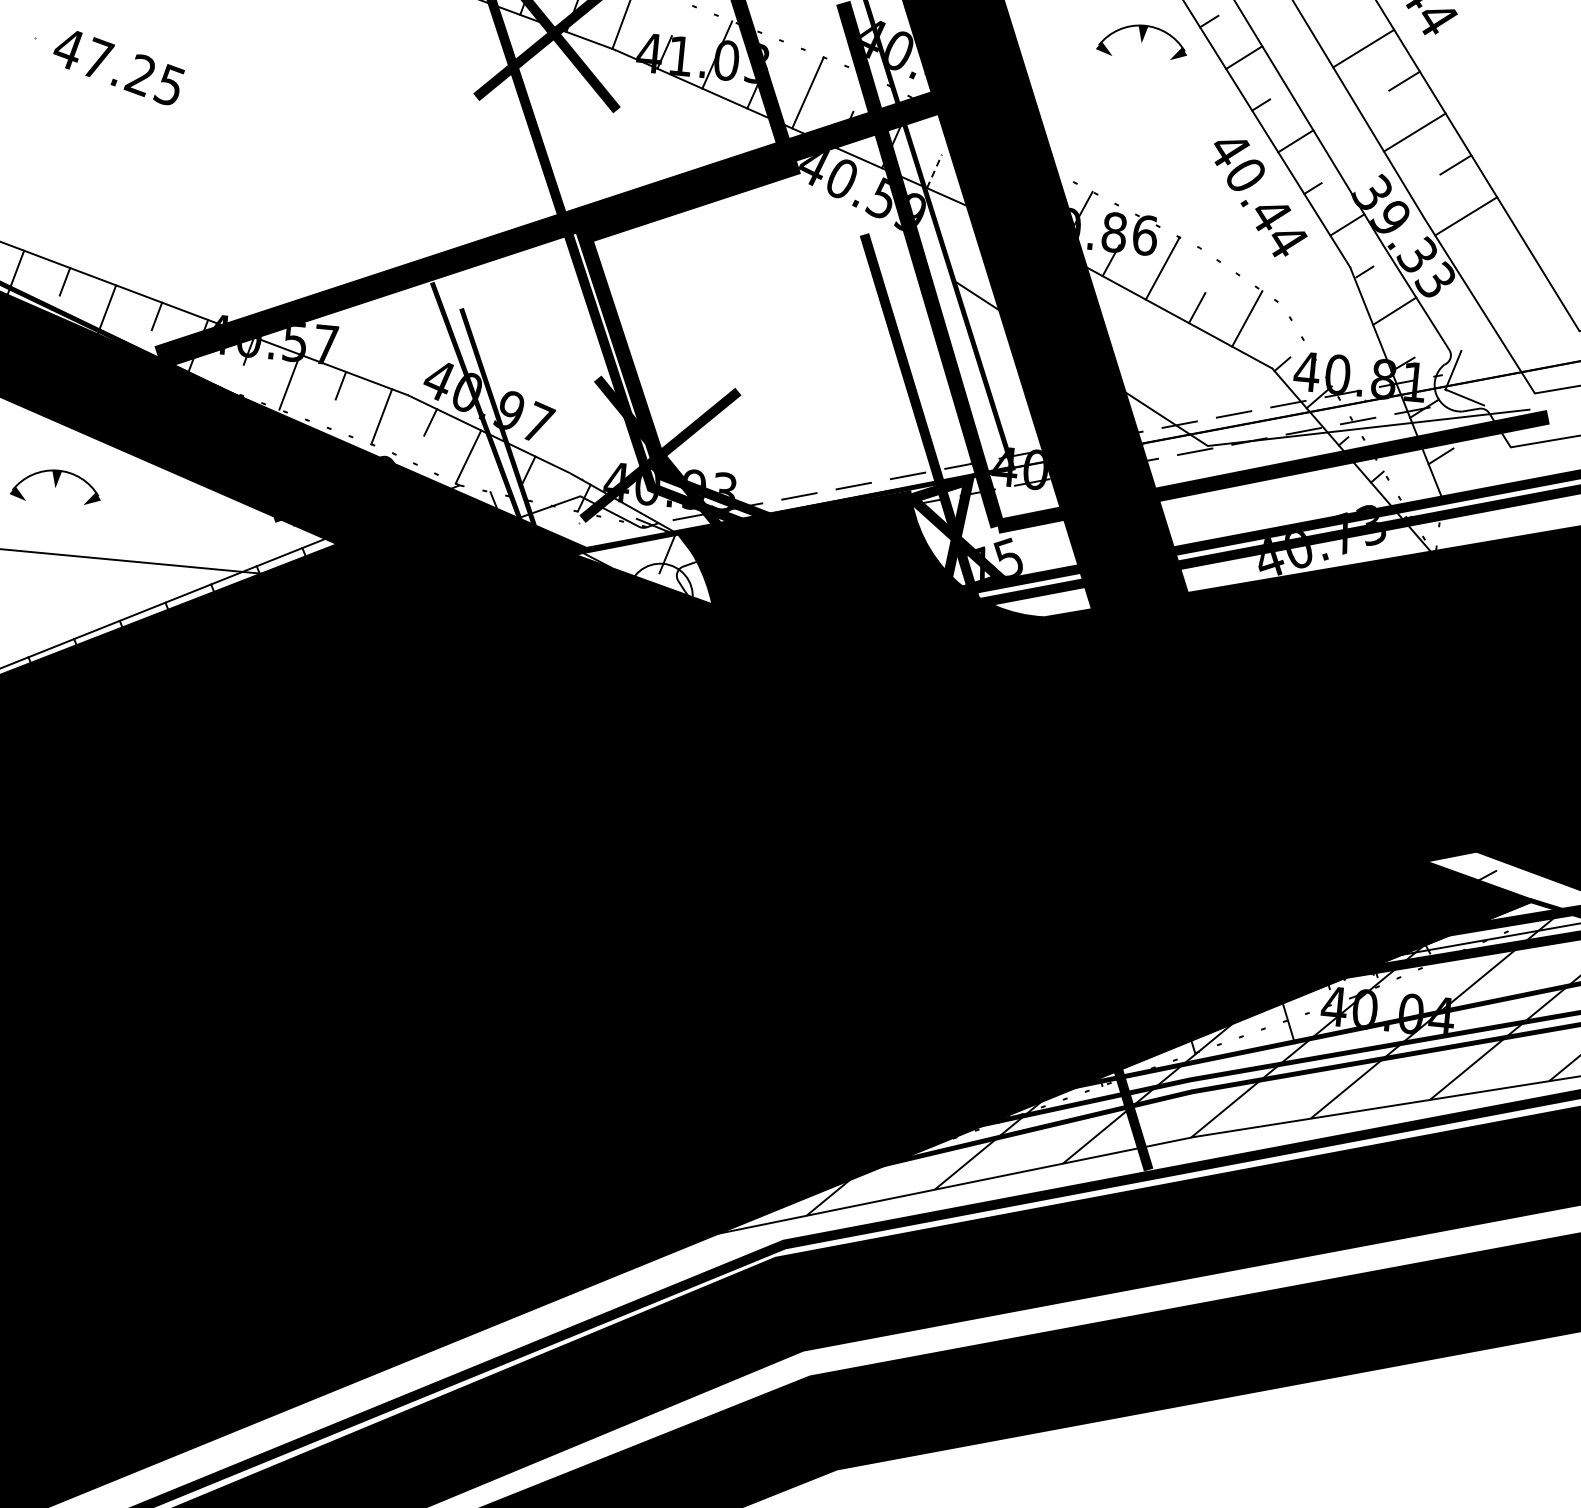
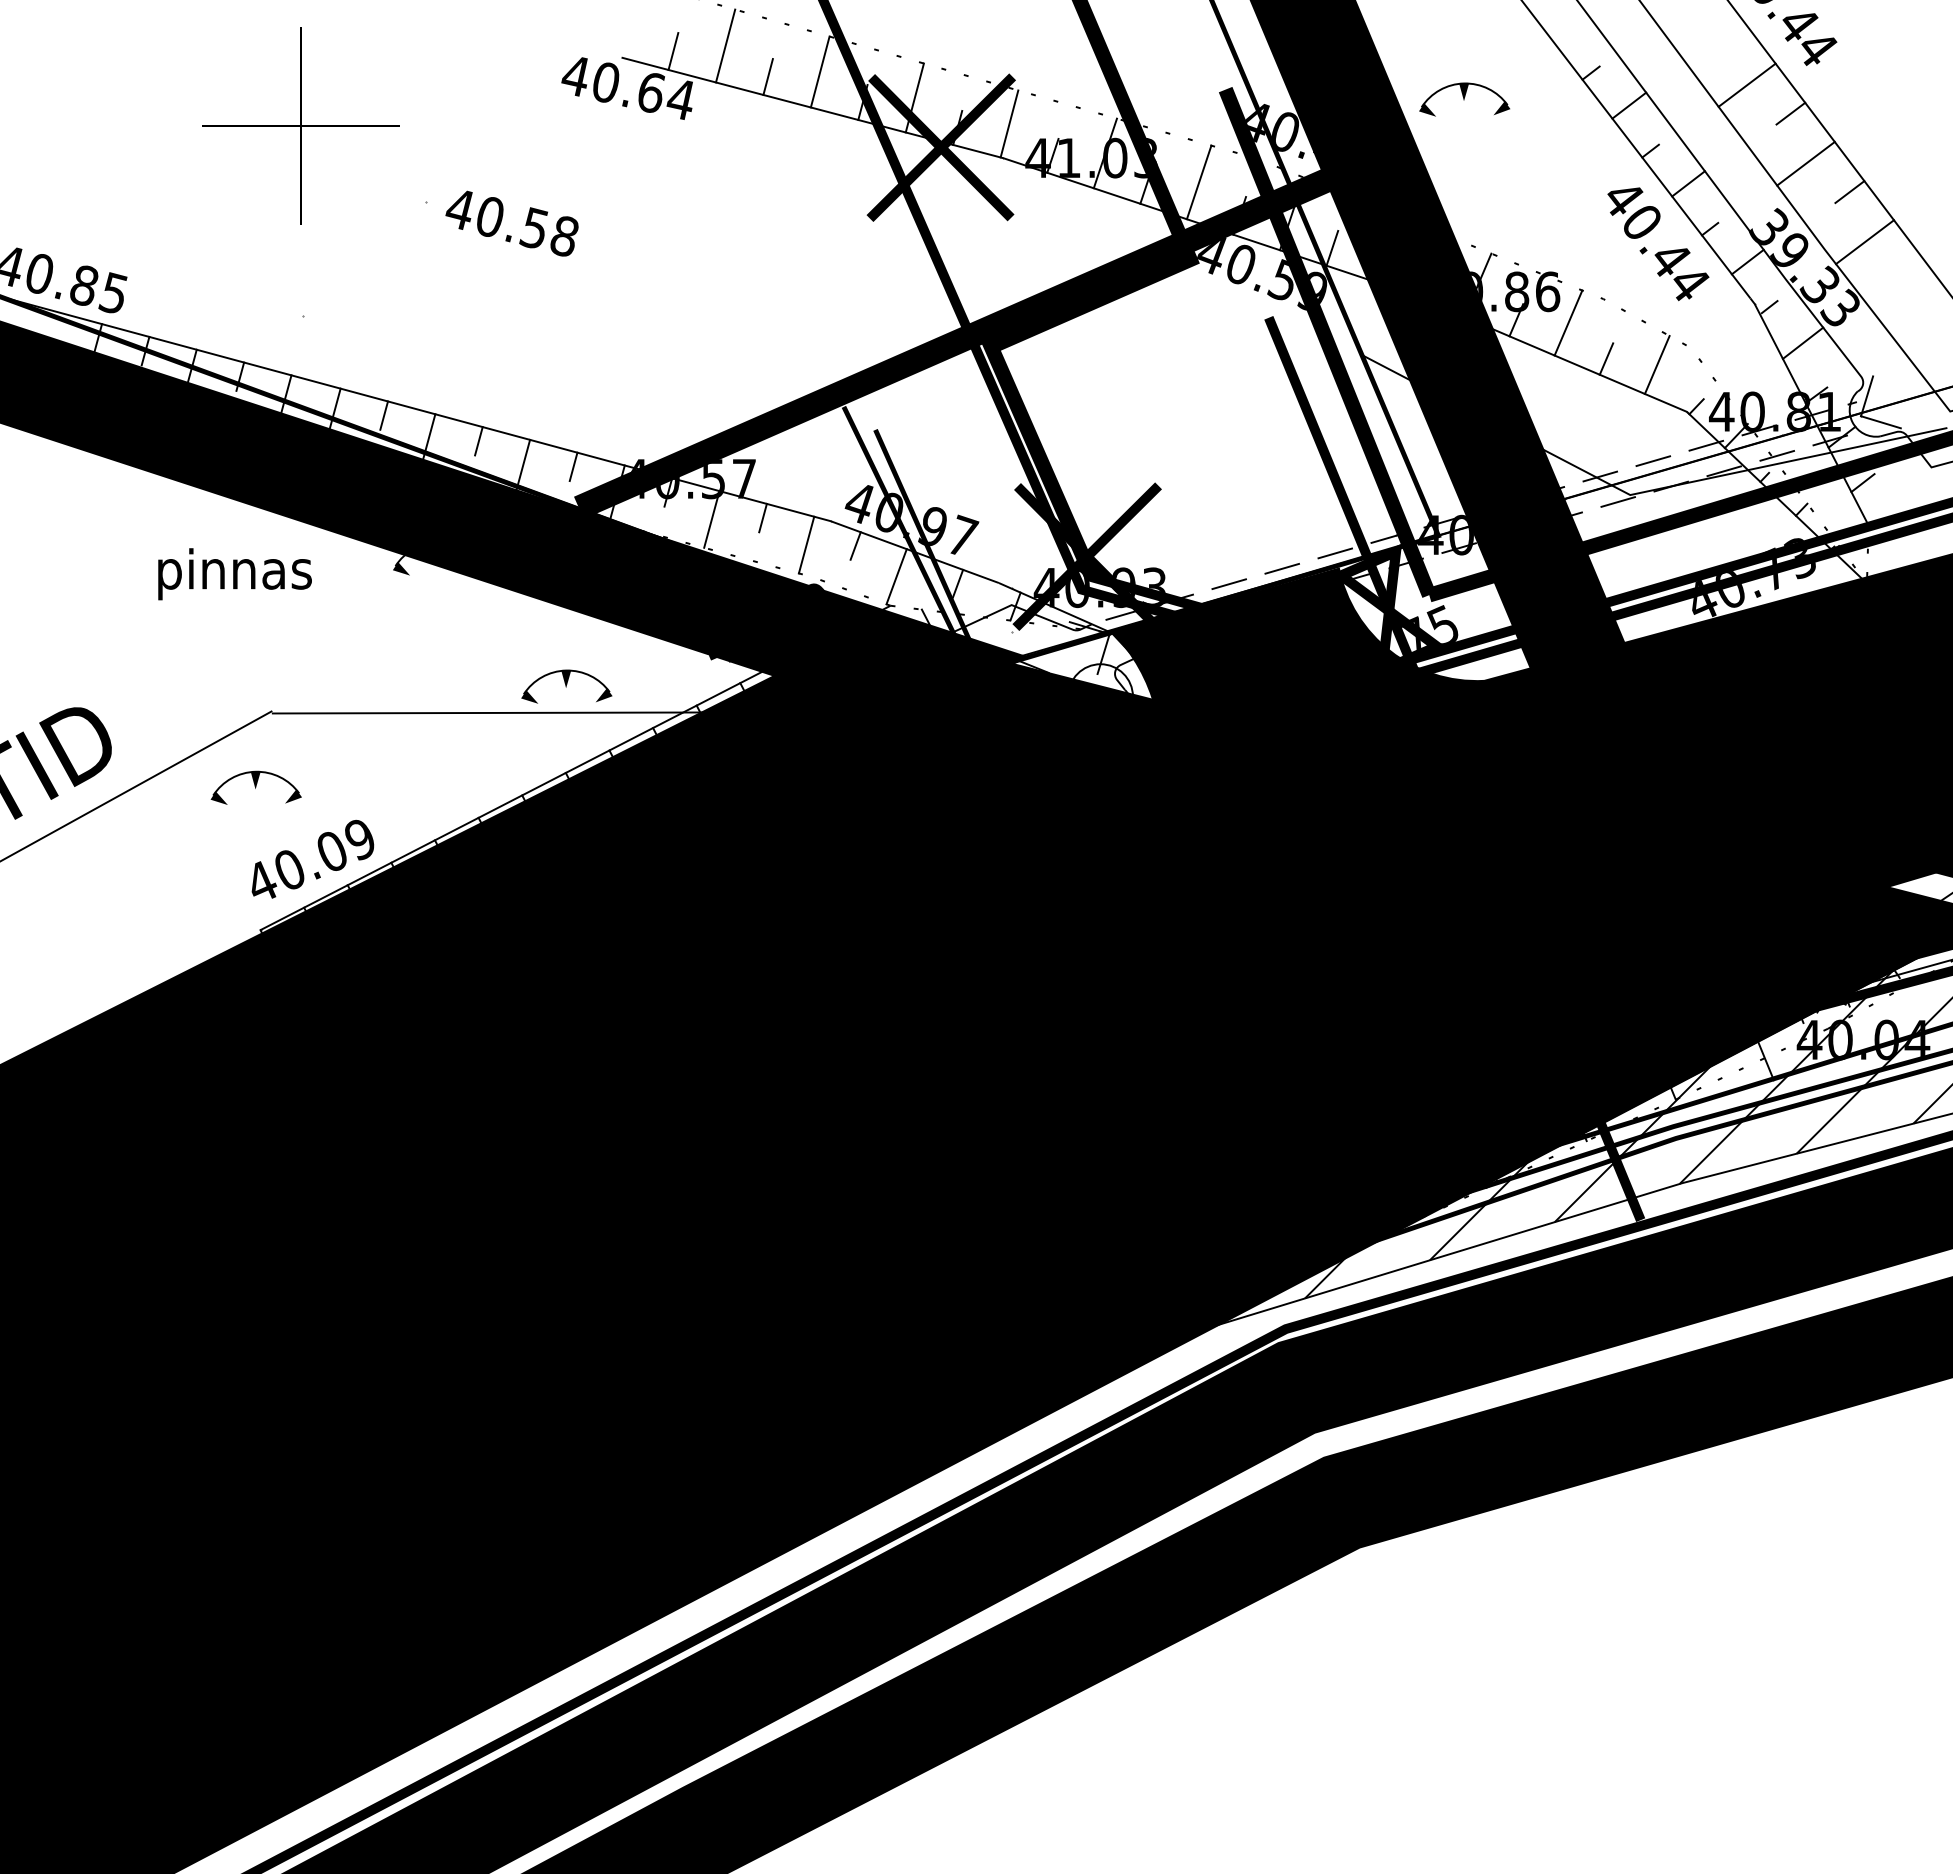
part: (1142, 41) -> (1464, 99), moved
text: (134, 71) -> (527, 225), 47.25 -> 40.58
line: (934, 170) -> (1332, 247), dashed -> solid
part: (55, 486) -> (566, 686), moved

